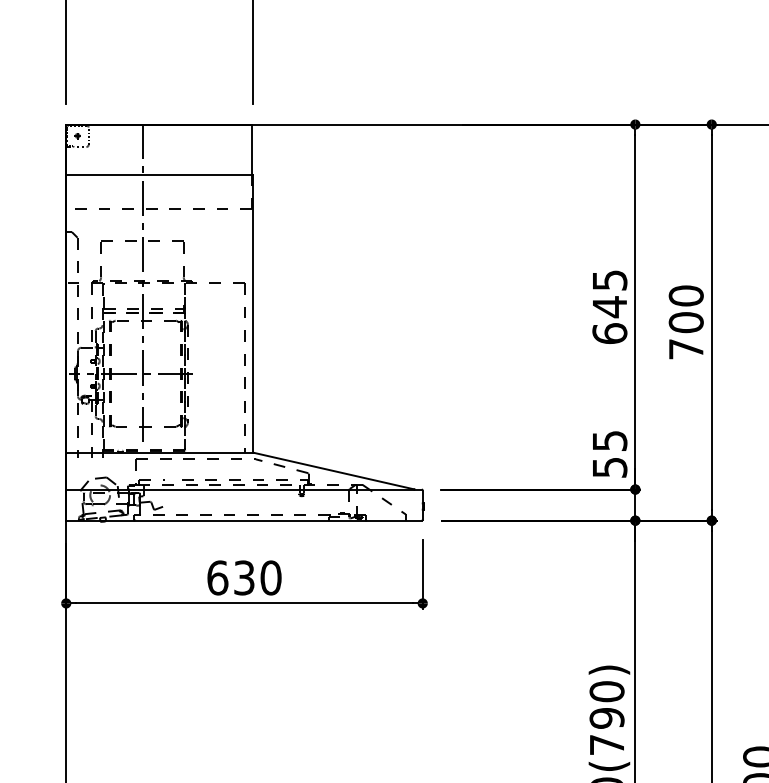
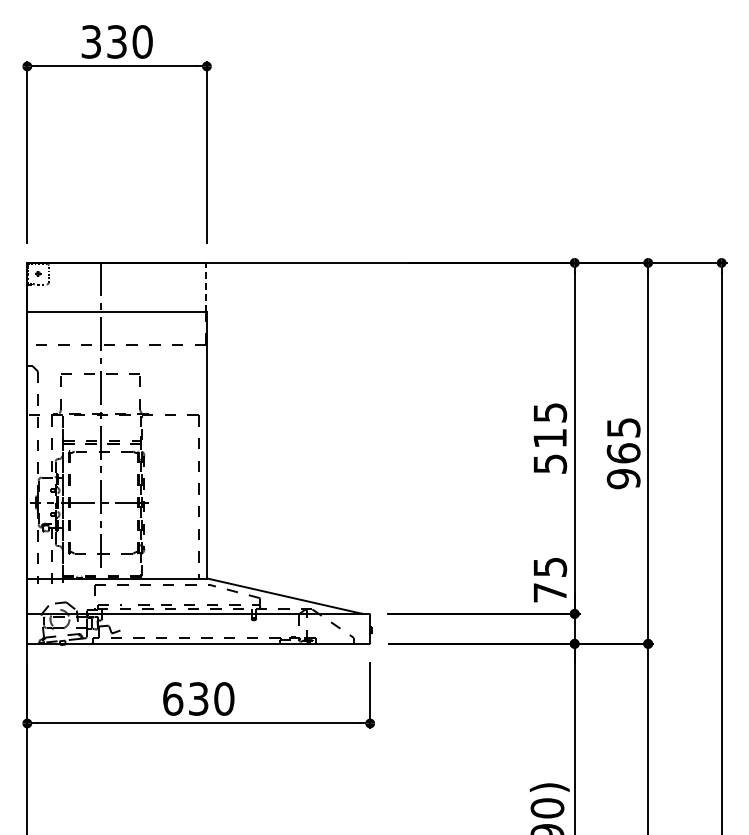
line: (251, 149) -> (205, 286), solid -> dashed
text: (610, 319) -> (550, 450), 645 -> 515
text: (686, 322) -> (623, 453), 700 -> 965
text: (610, 467) -> (550, 592), 55 -> 75

